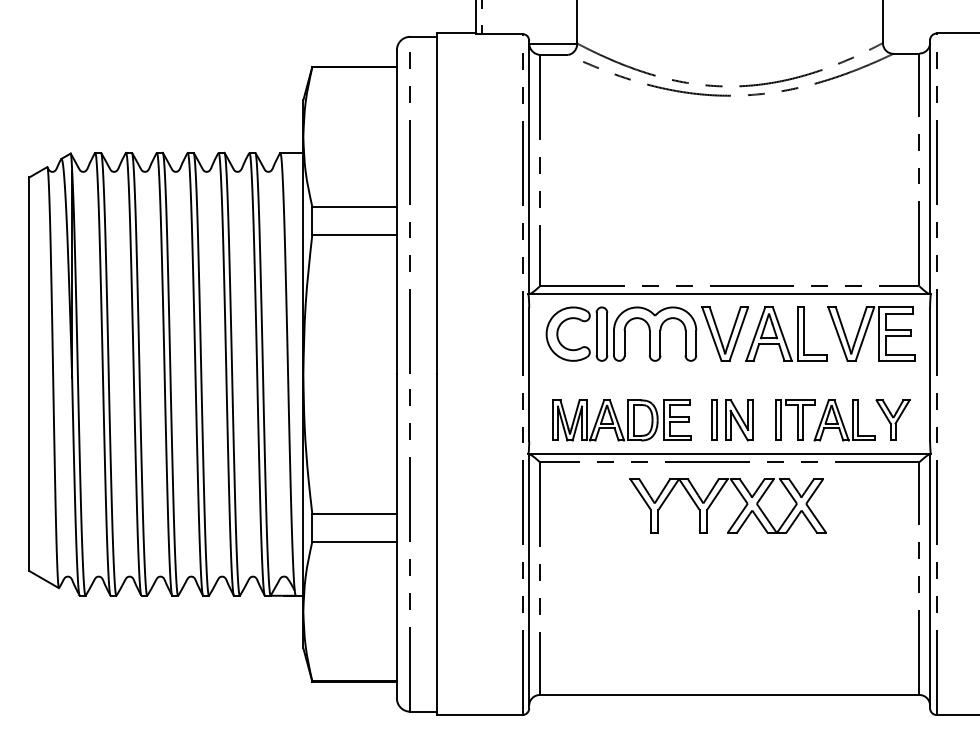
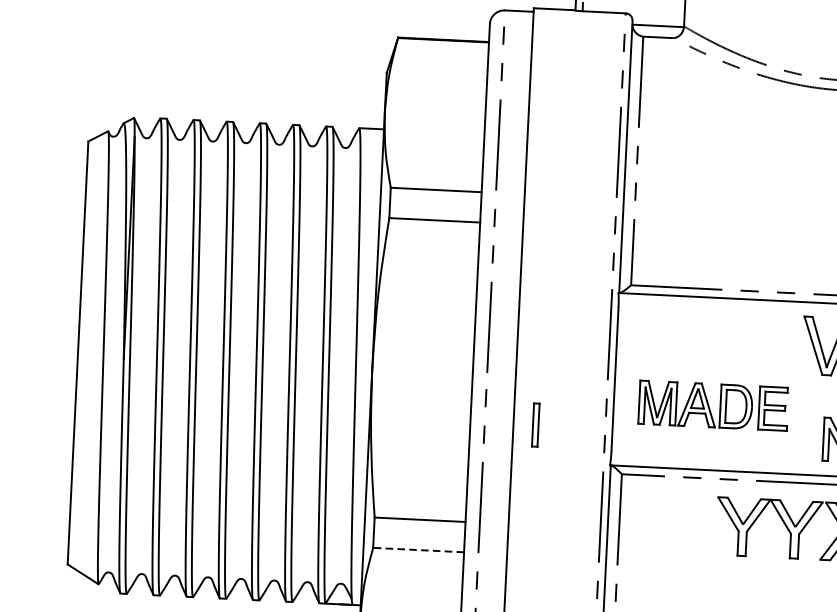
part: (621, 333) -> (716, 340), removed
part: (714, 419) -> (535, 424), moved
part: (621, 420) -> (713, 405), moved
line: (354, 541) -> (418, 549), solid -> dashed

